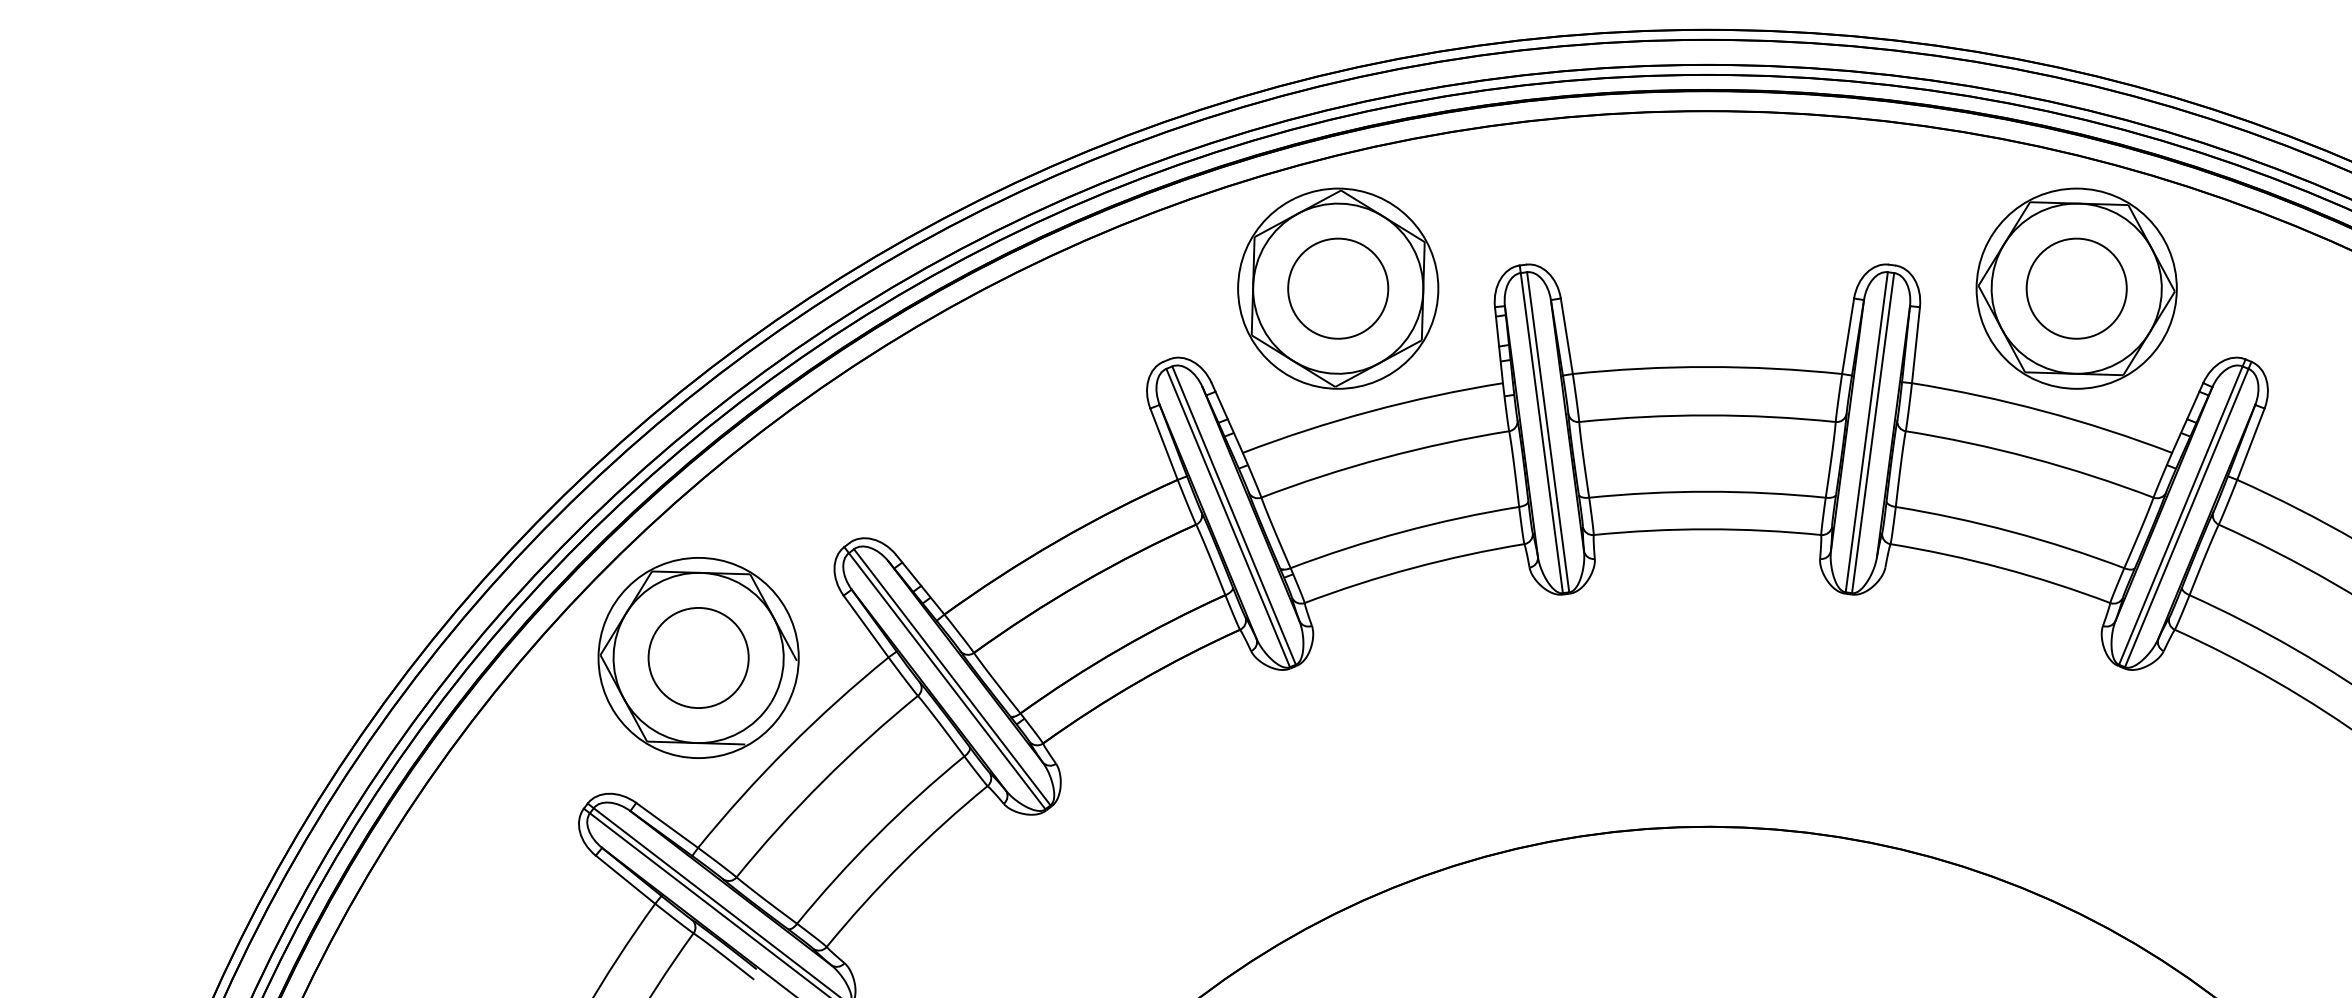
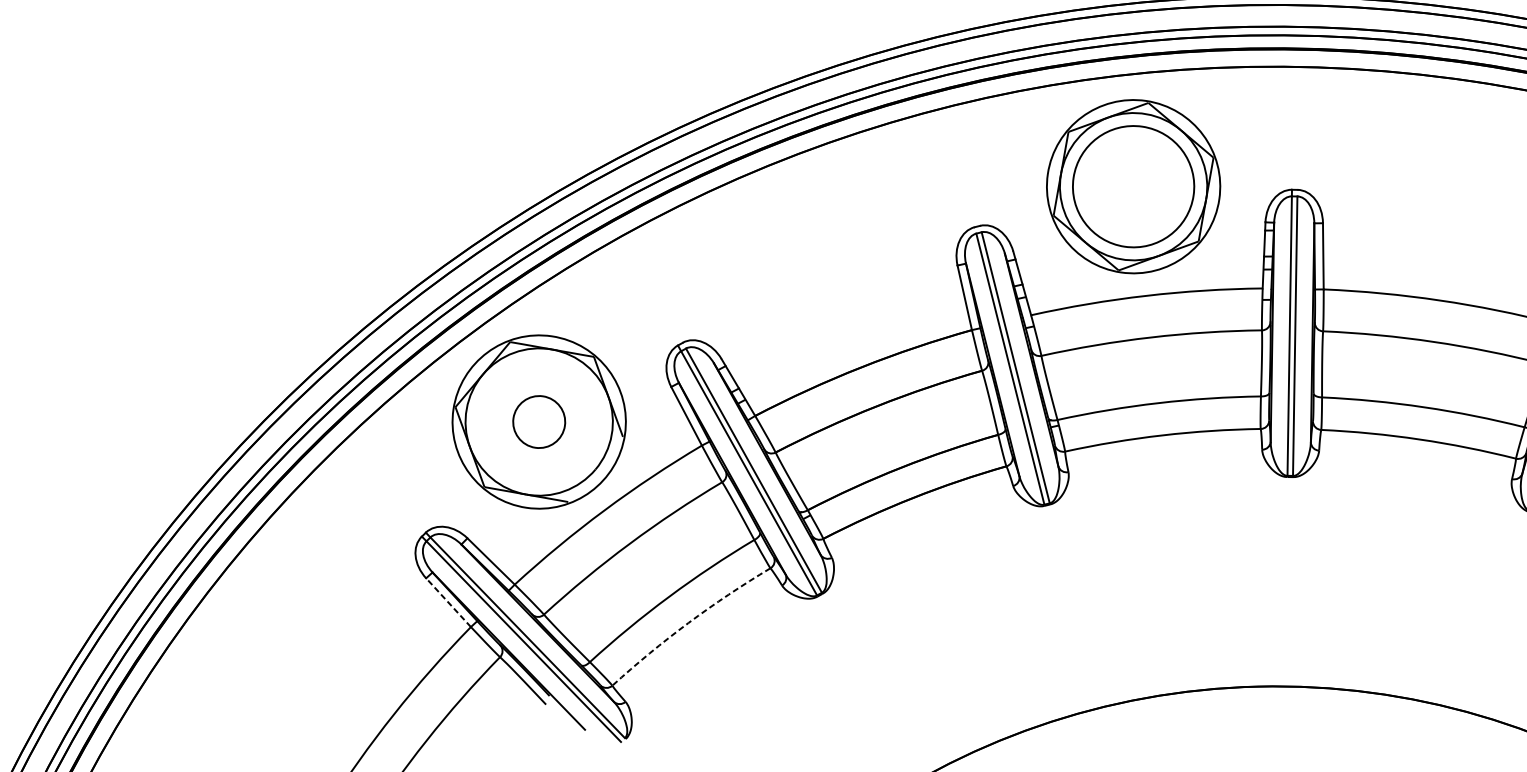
circle: (1338, 288) -> (1133, 186), size x1.4
circle: (698, 657) -> (539, 421), size x0.6
arc: (903, 862) -> (688, 623), solid -> dashed
line: (625, 879) -> (448, 602), solid -> dashed

